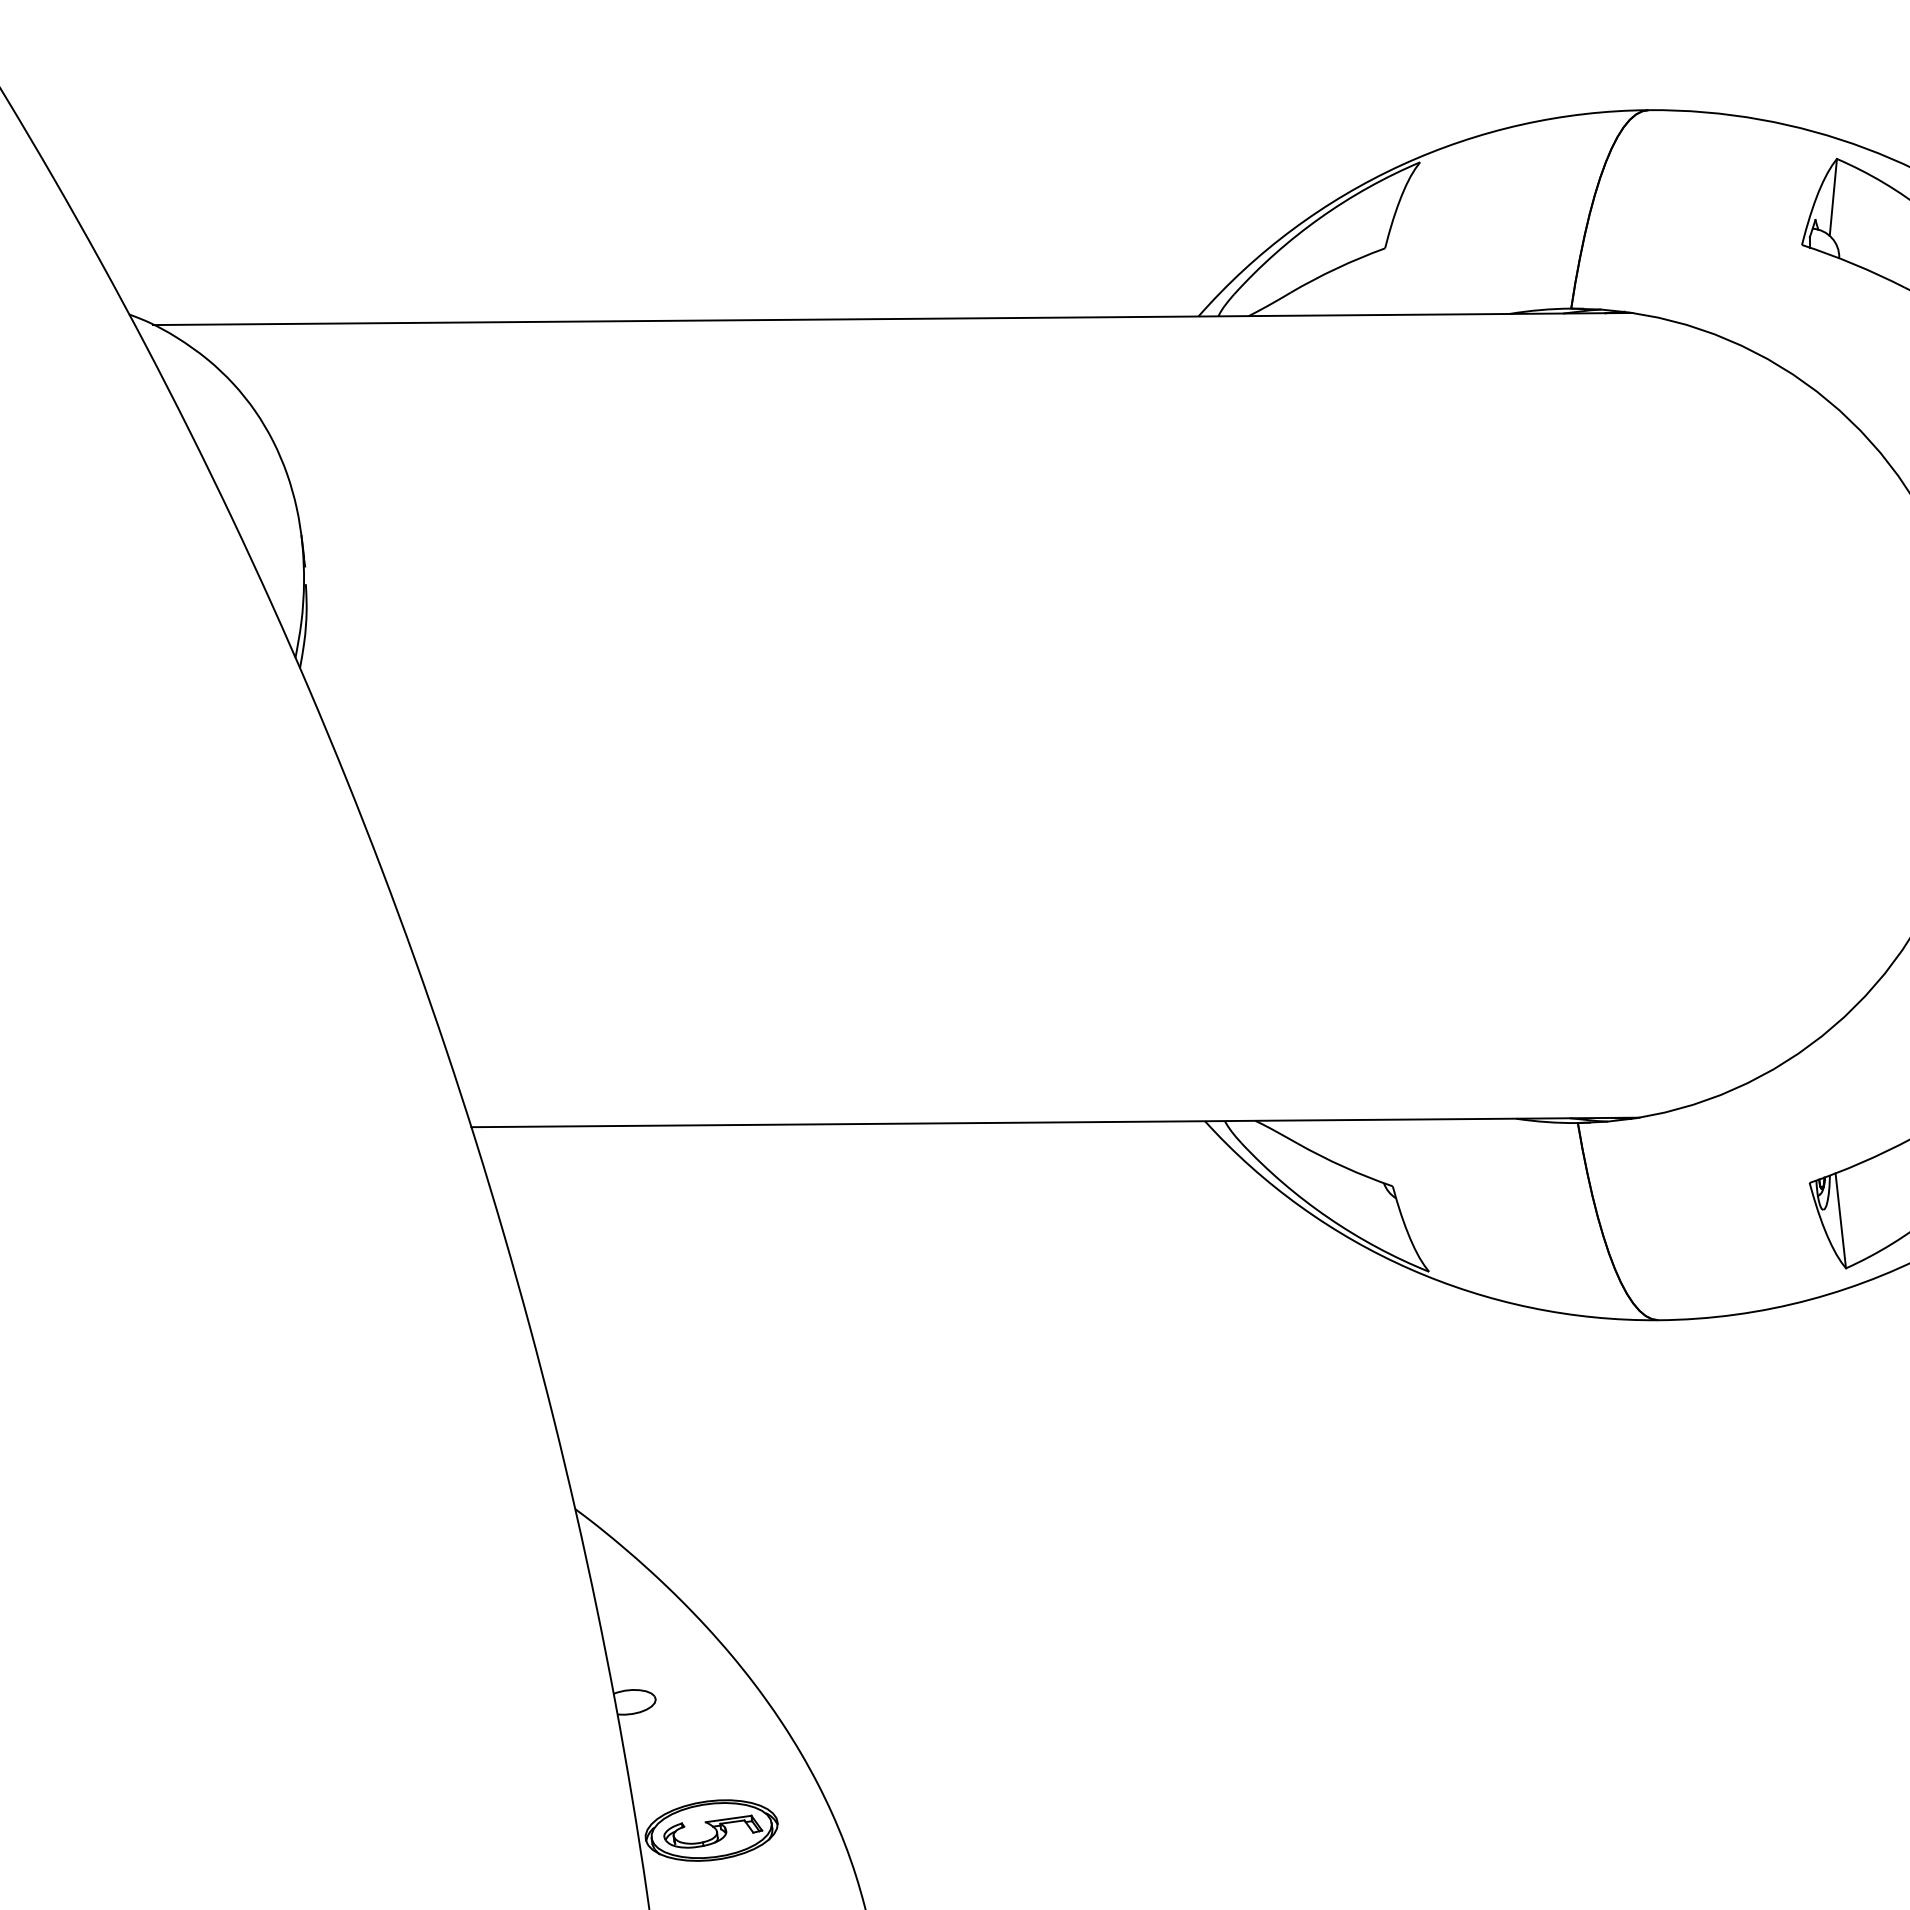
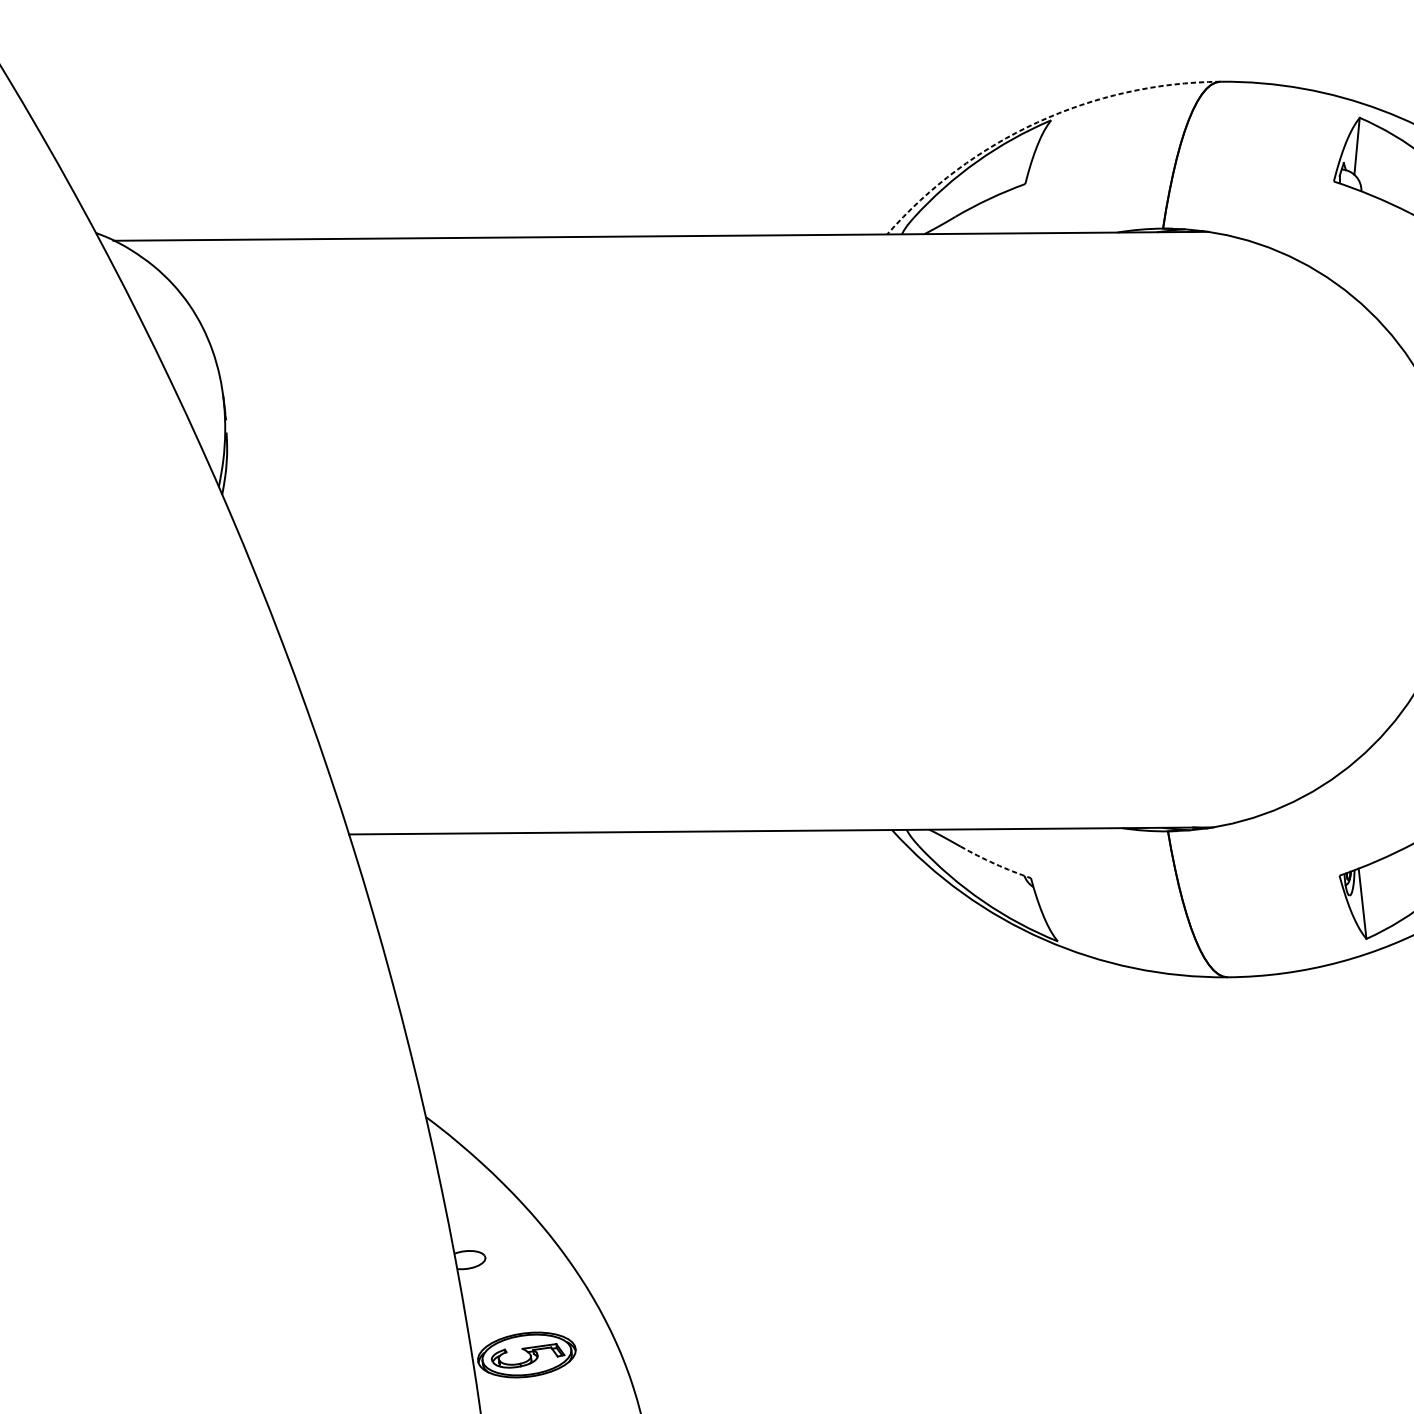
arc: (1401, 165) -> (1037, 122), solid -> dashed
arc: (1344, 1167) -> (995, 864), solid -> dashed

